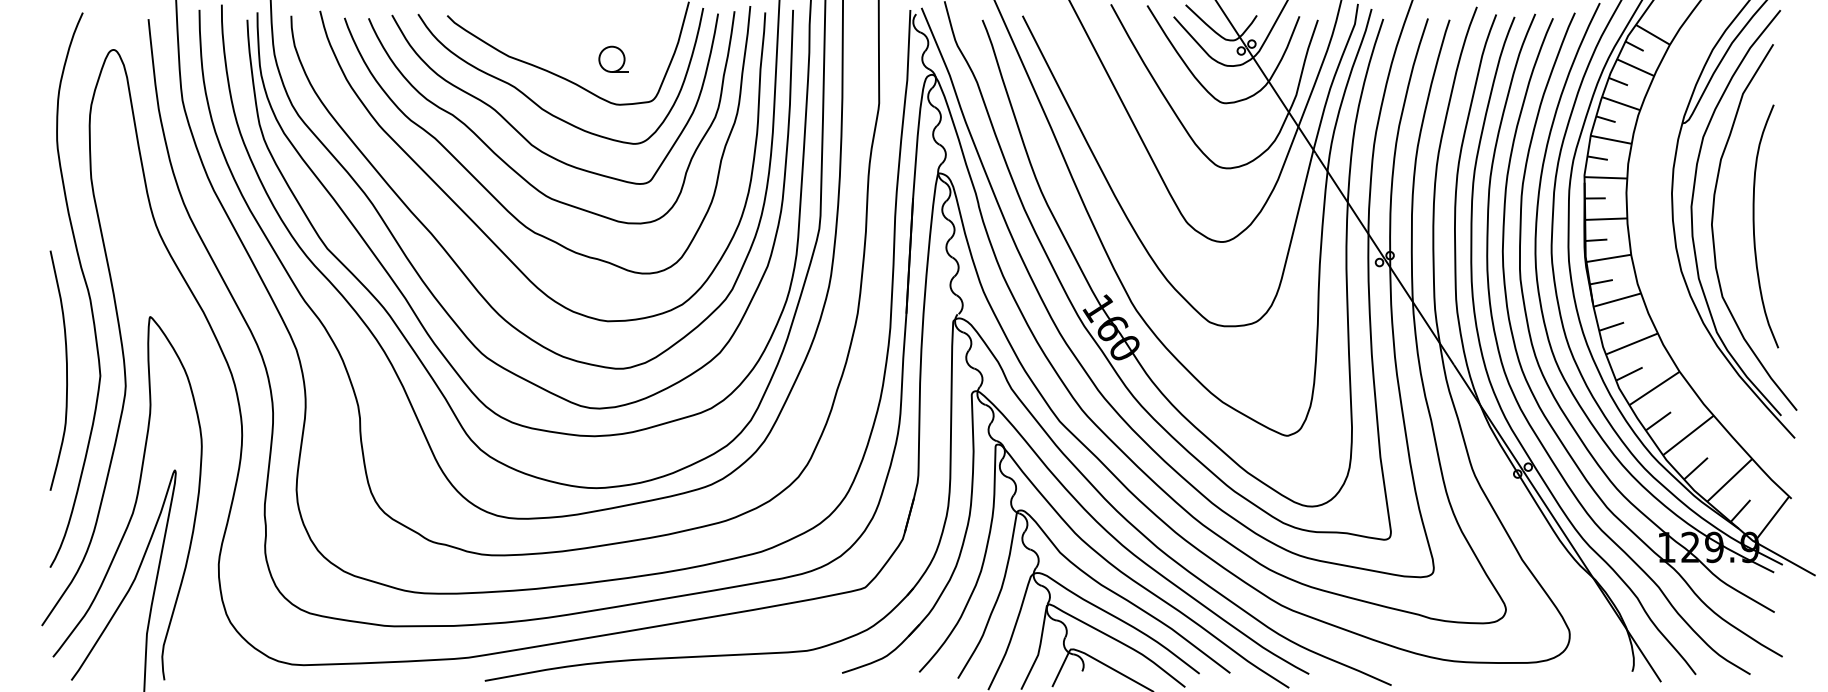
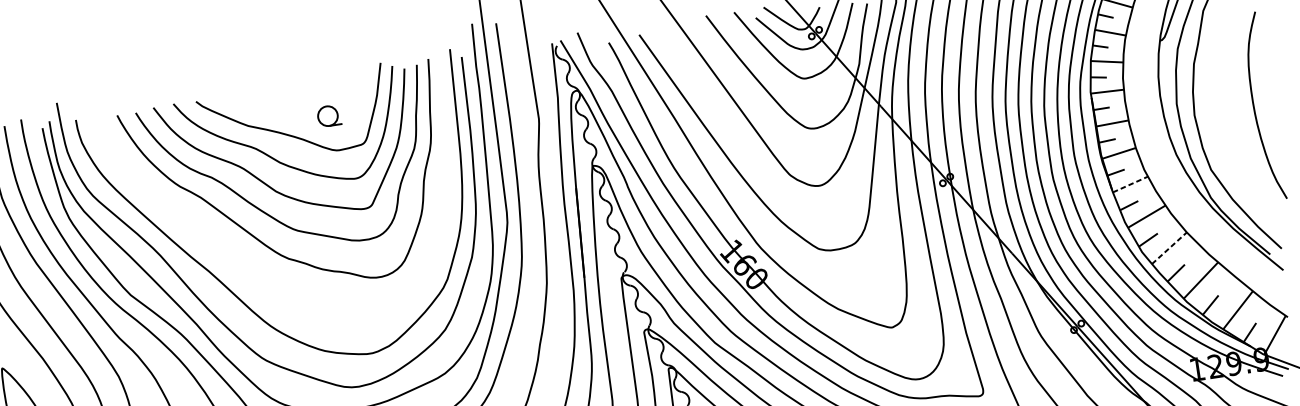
curve: (1754, 226) -> (1254, 107), moved
curve: (480, 227) -> (246, 261), removed
line: (1617, 300) -> (1130, 184), solid -> dashed
line: (1654, 388) -> (1169, 248), solid -> dashed

